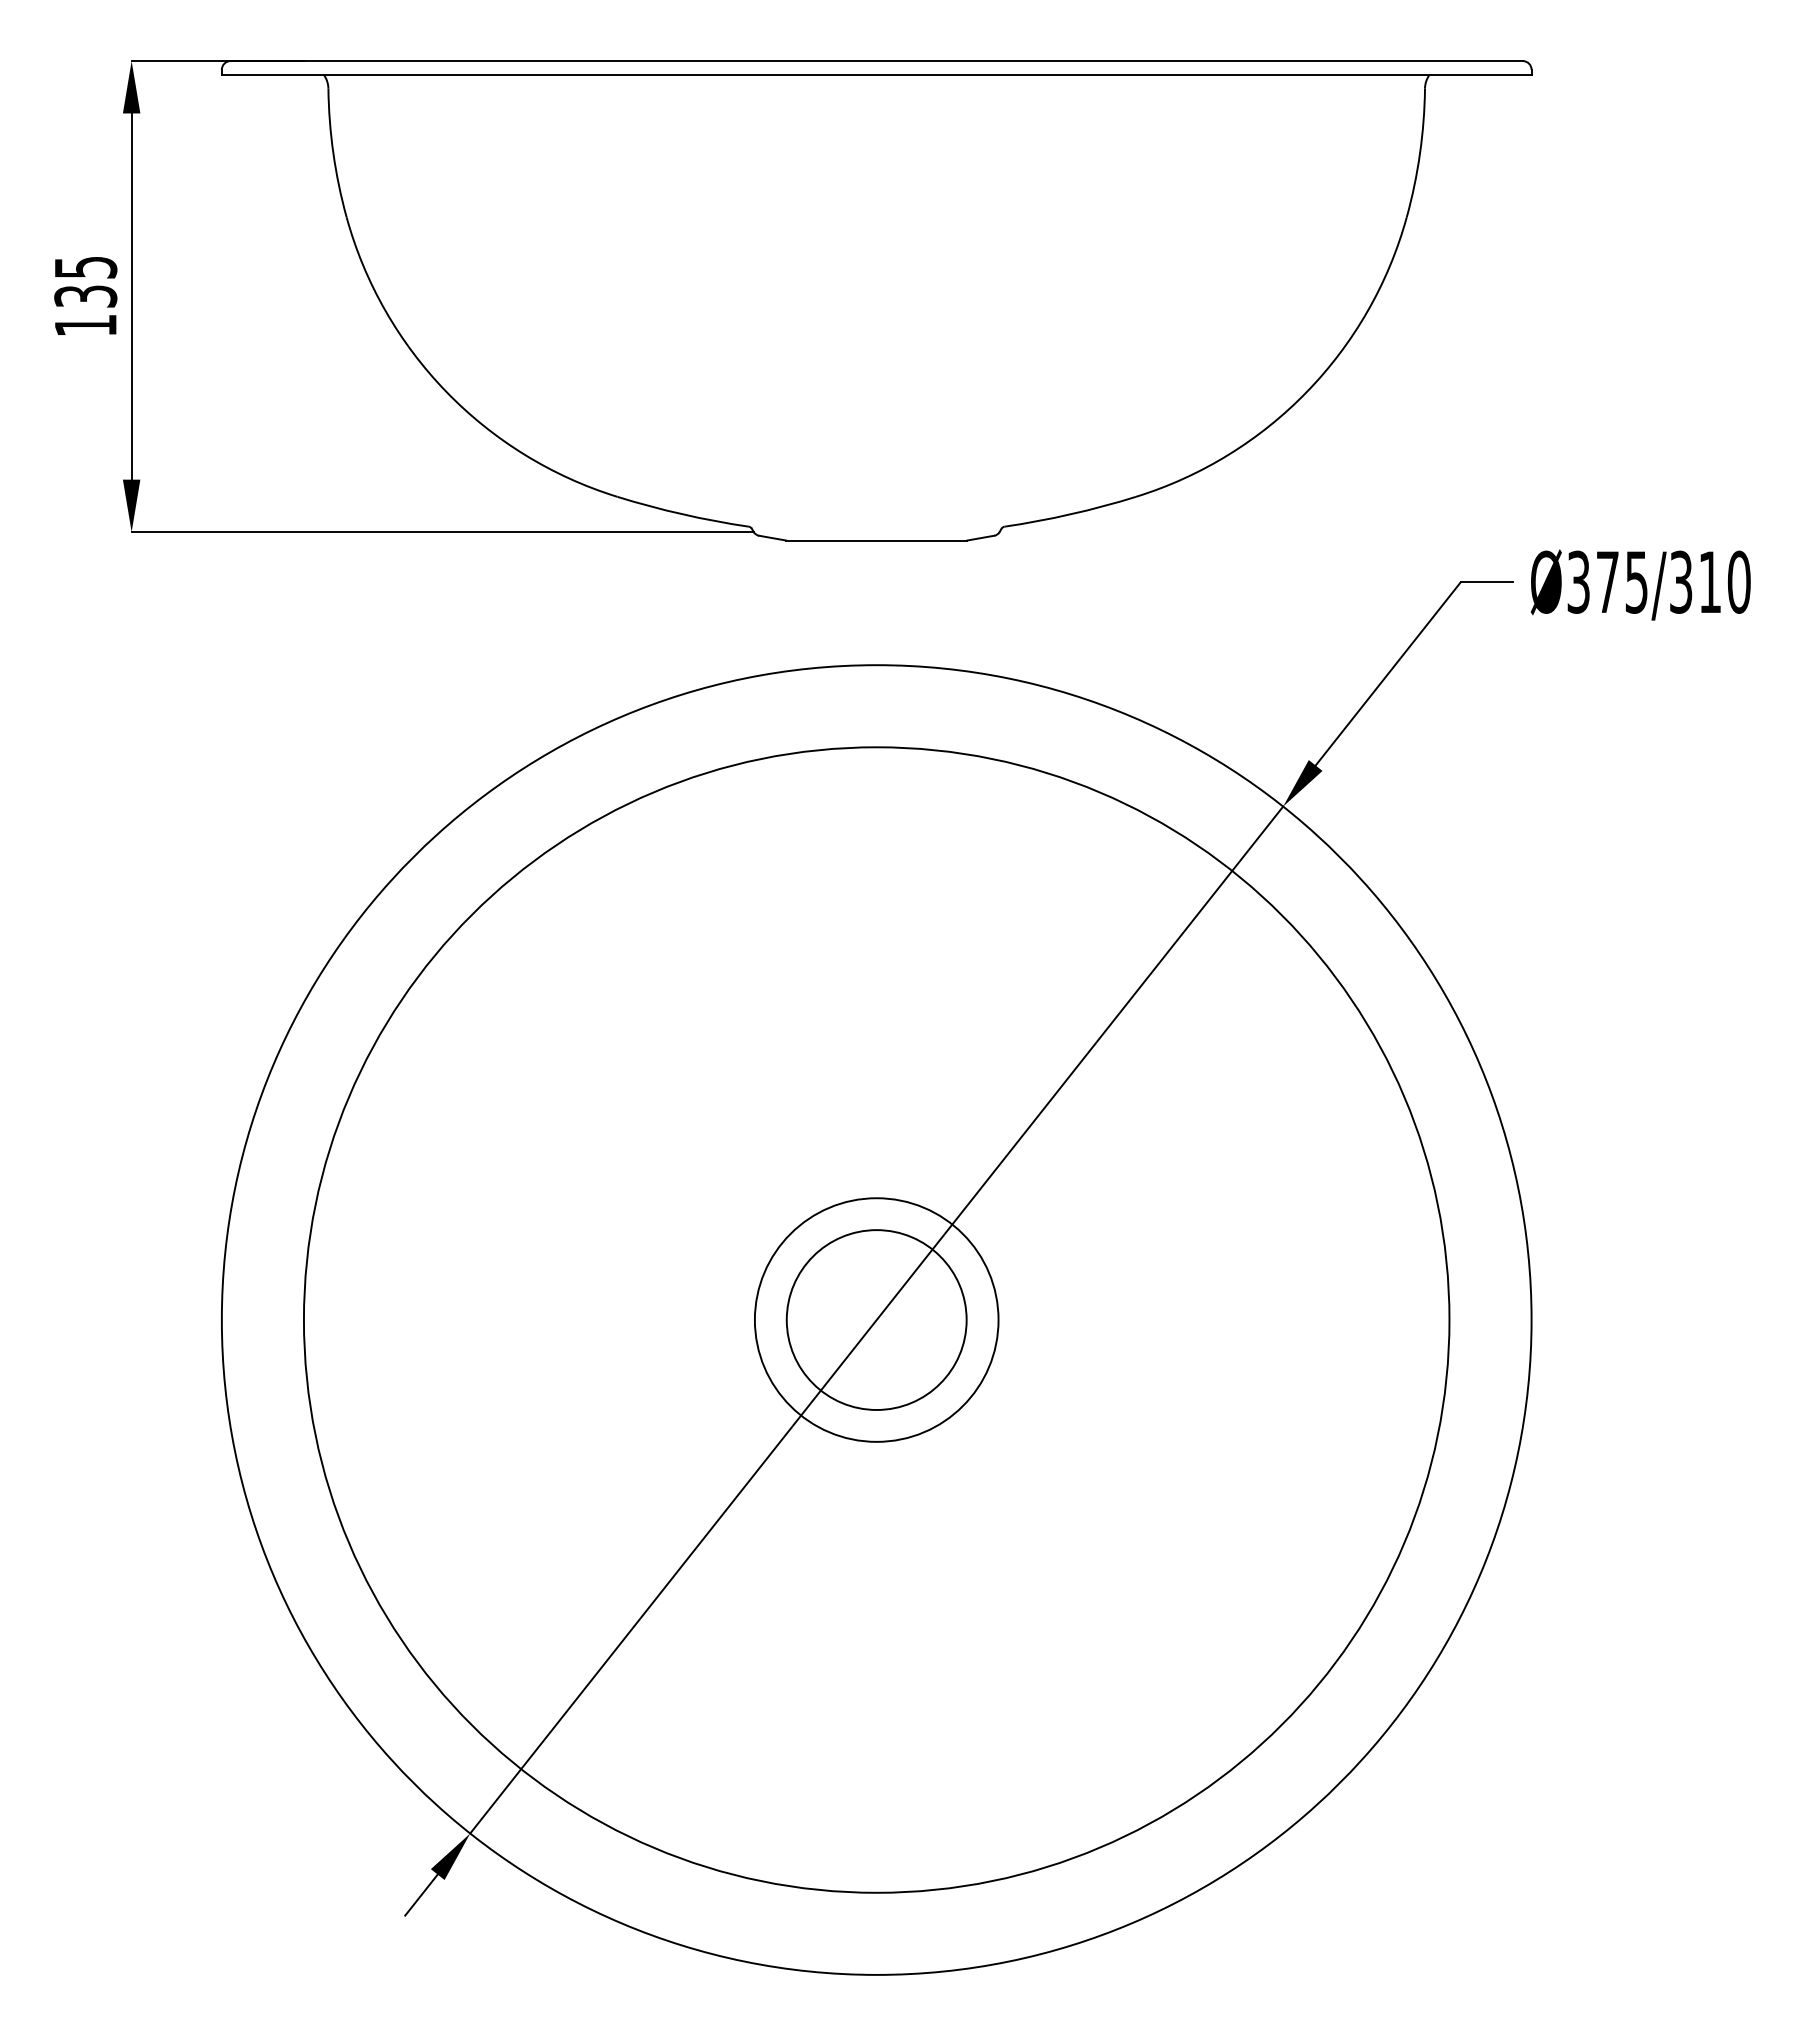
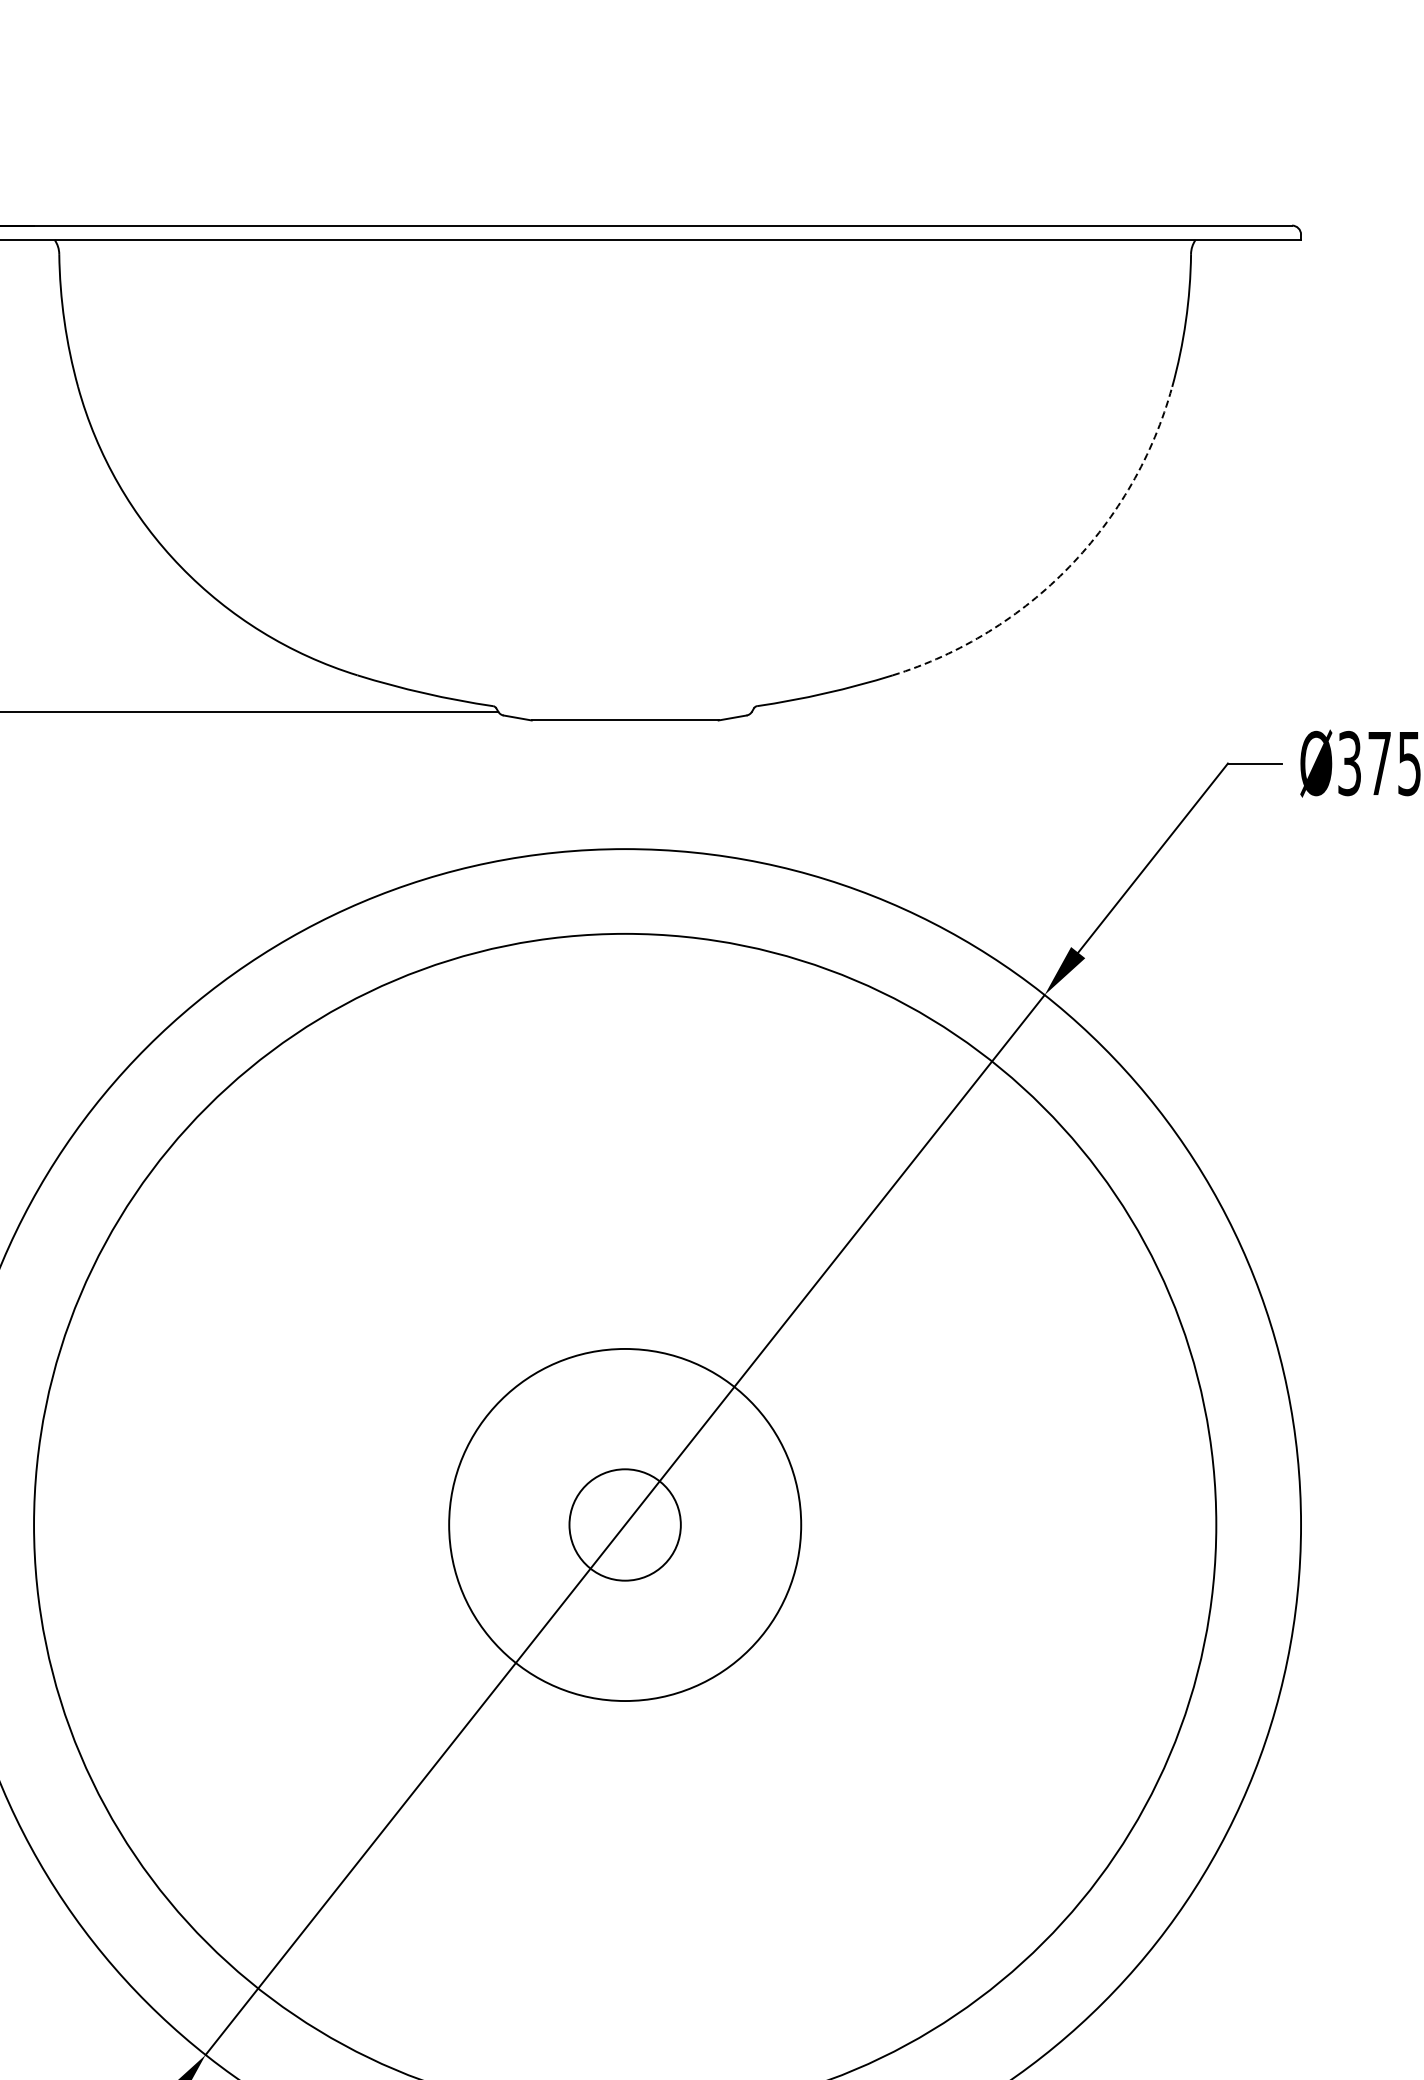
arc: (1307, 391) -> (1069, 566), solid -> dashed
circle: (876, 1319) -> (624, 1524), size x0.6
circle: (876, 1319) -> (624, 1524), size x1.4

